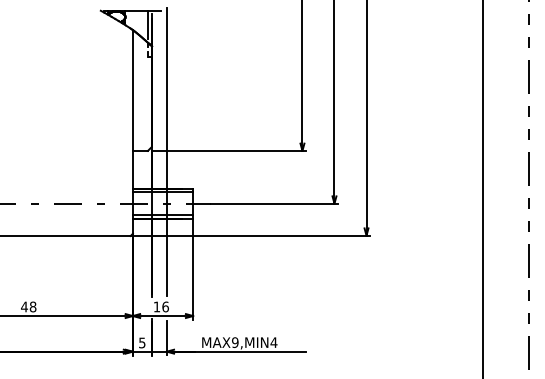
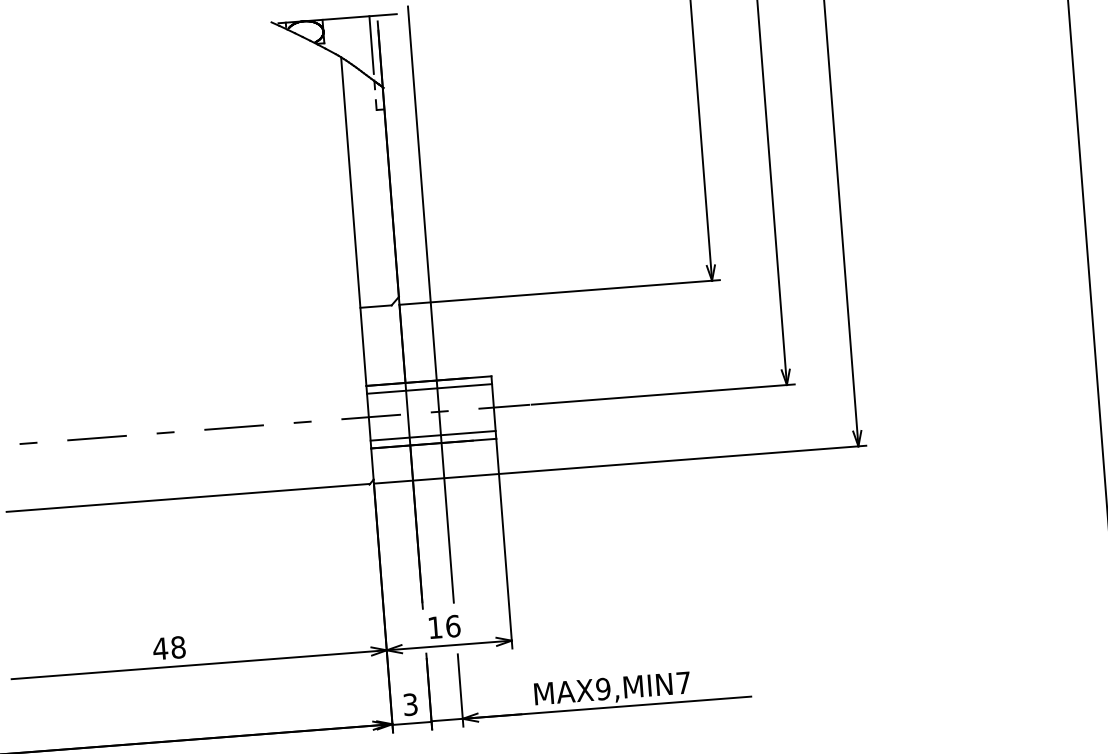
text: (142, 342) -> (410, 703), 5 -> 3
text: (273, 342) -> (682, 682), MAX9,MIN4 -> MAX9,MIN7

